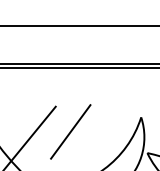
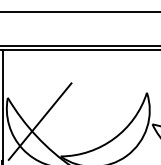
line: (70, 131) -> (84, 105), removed

